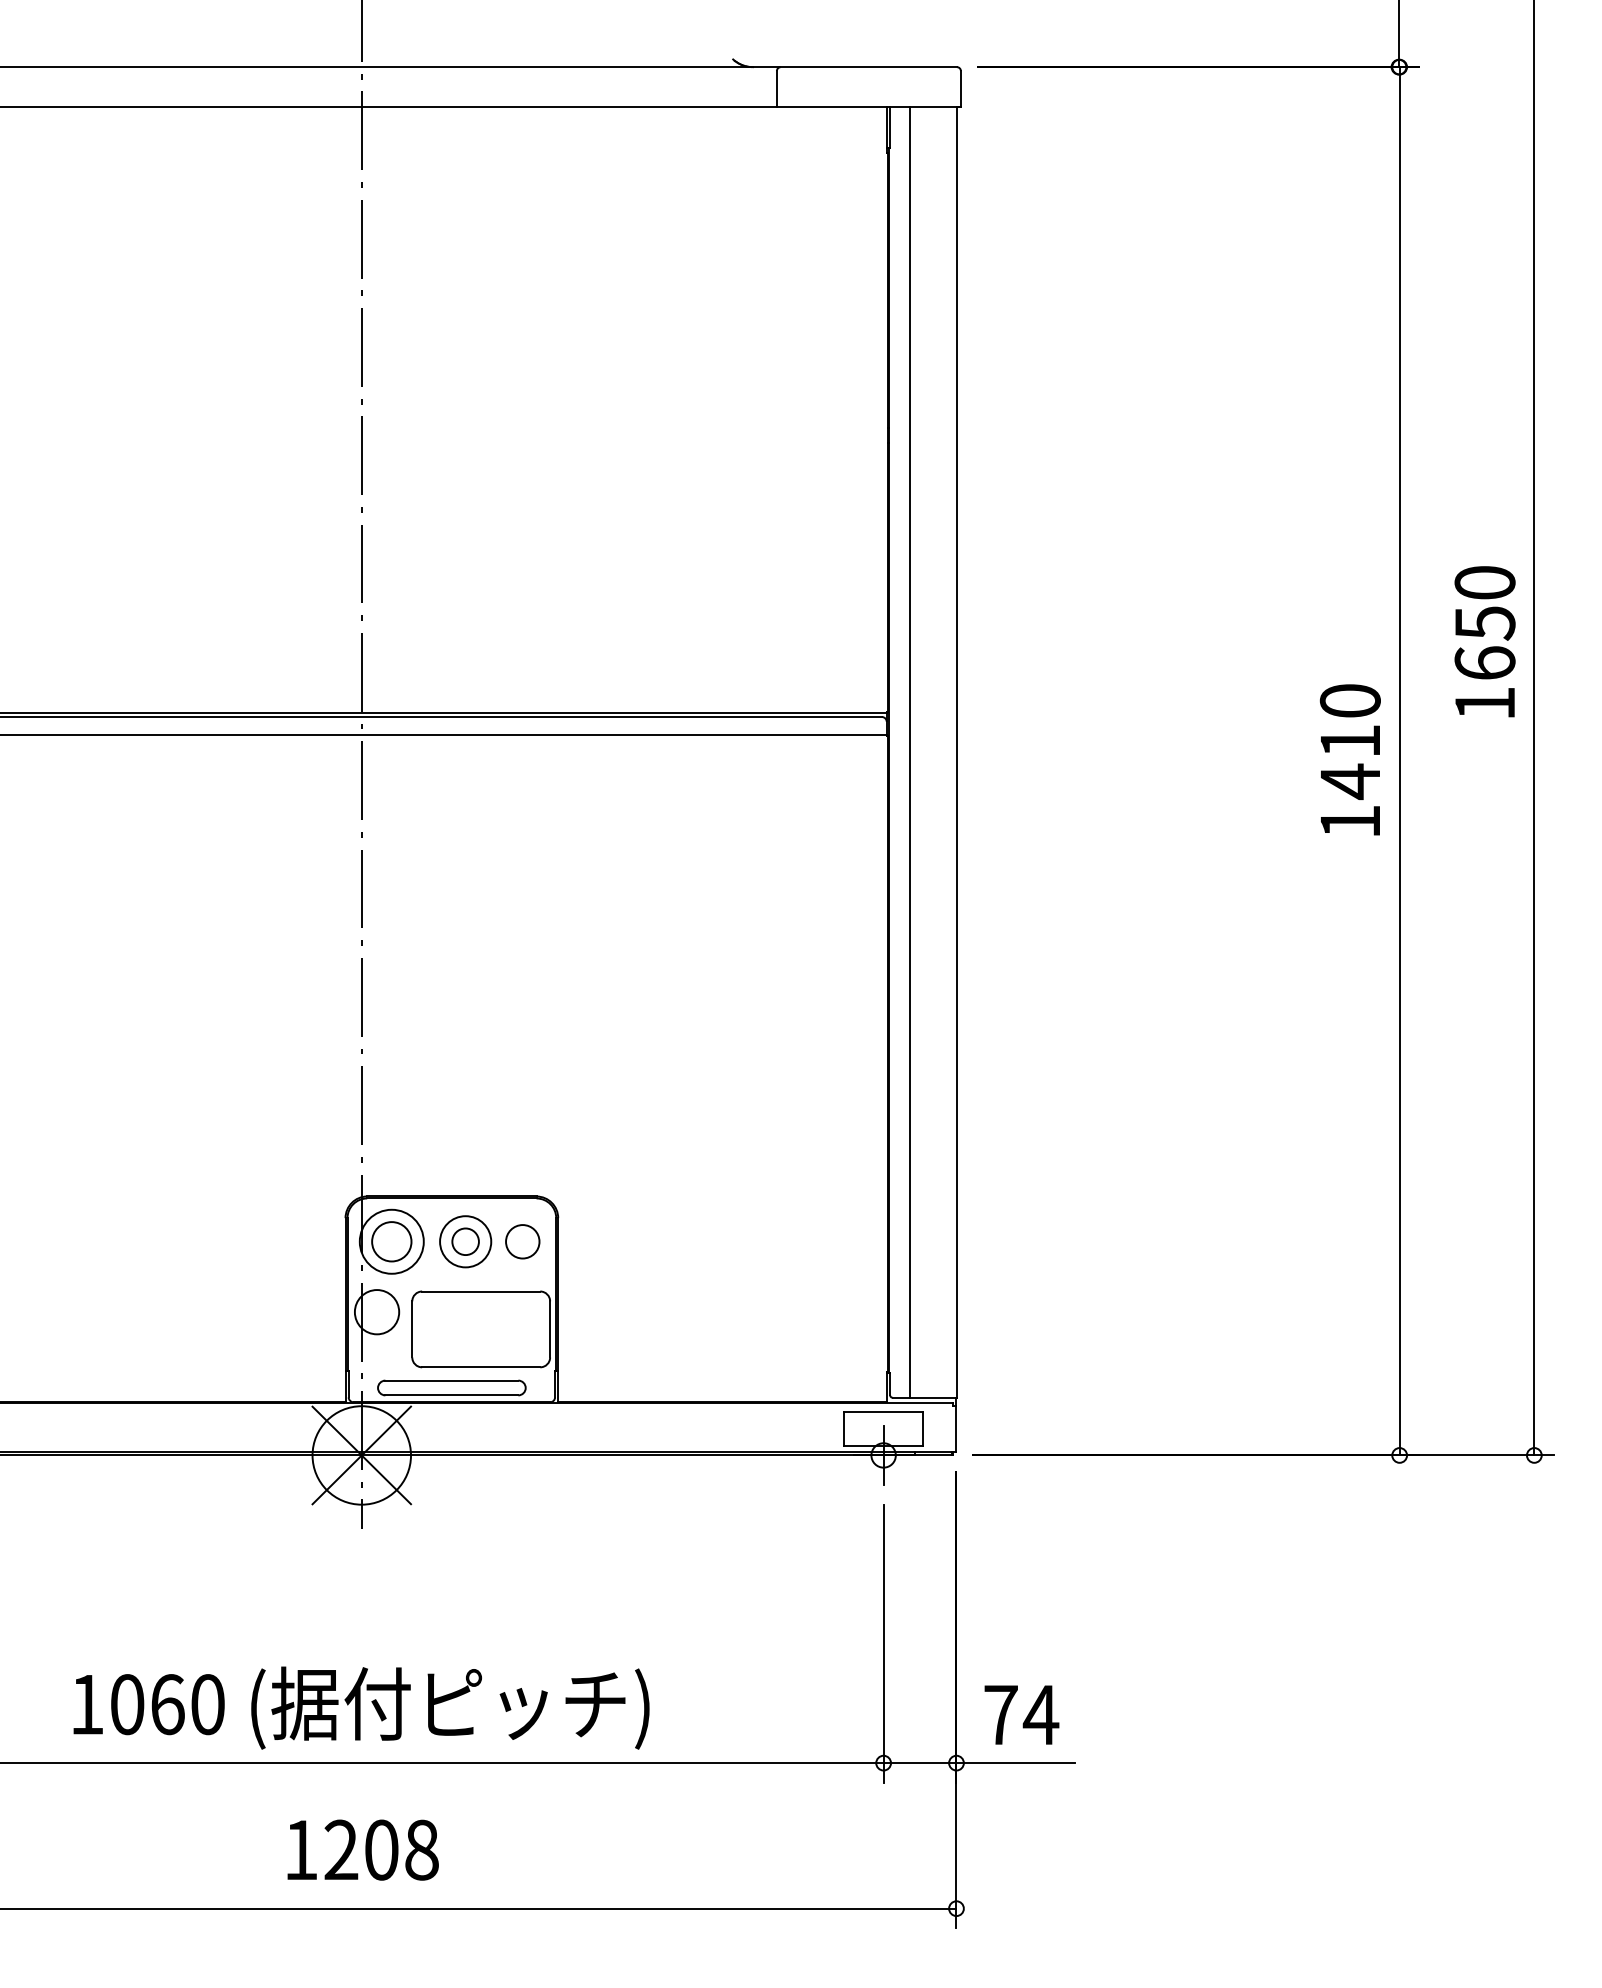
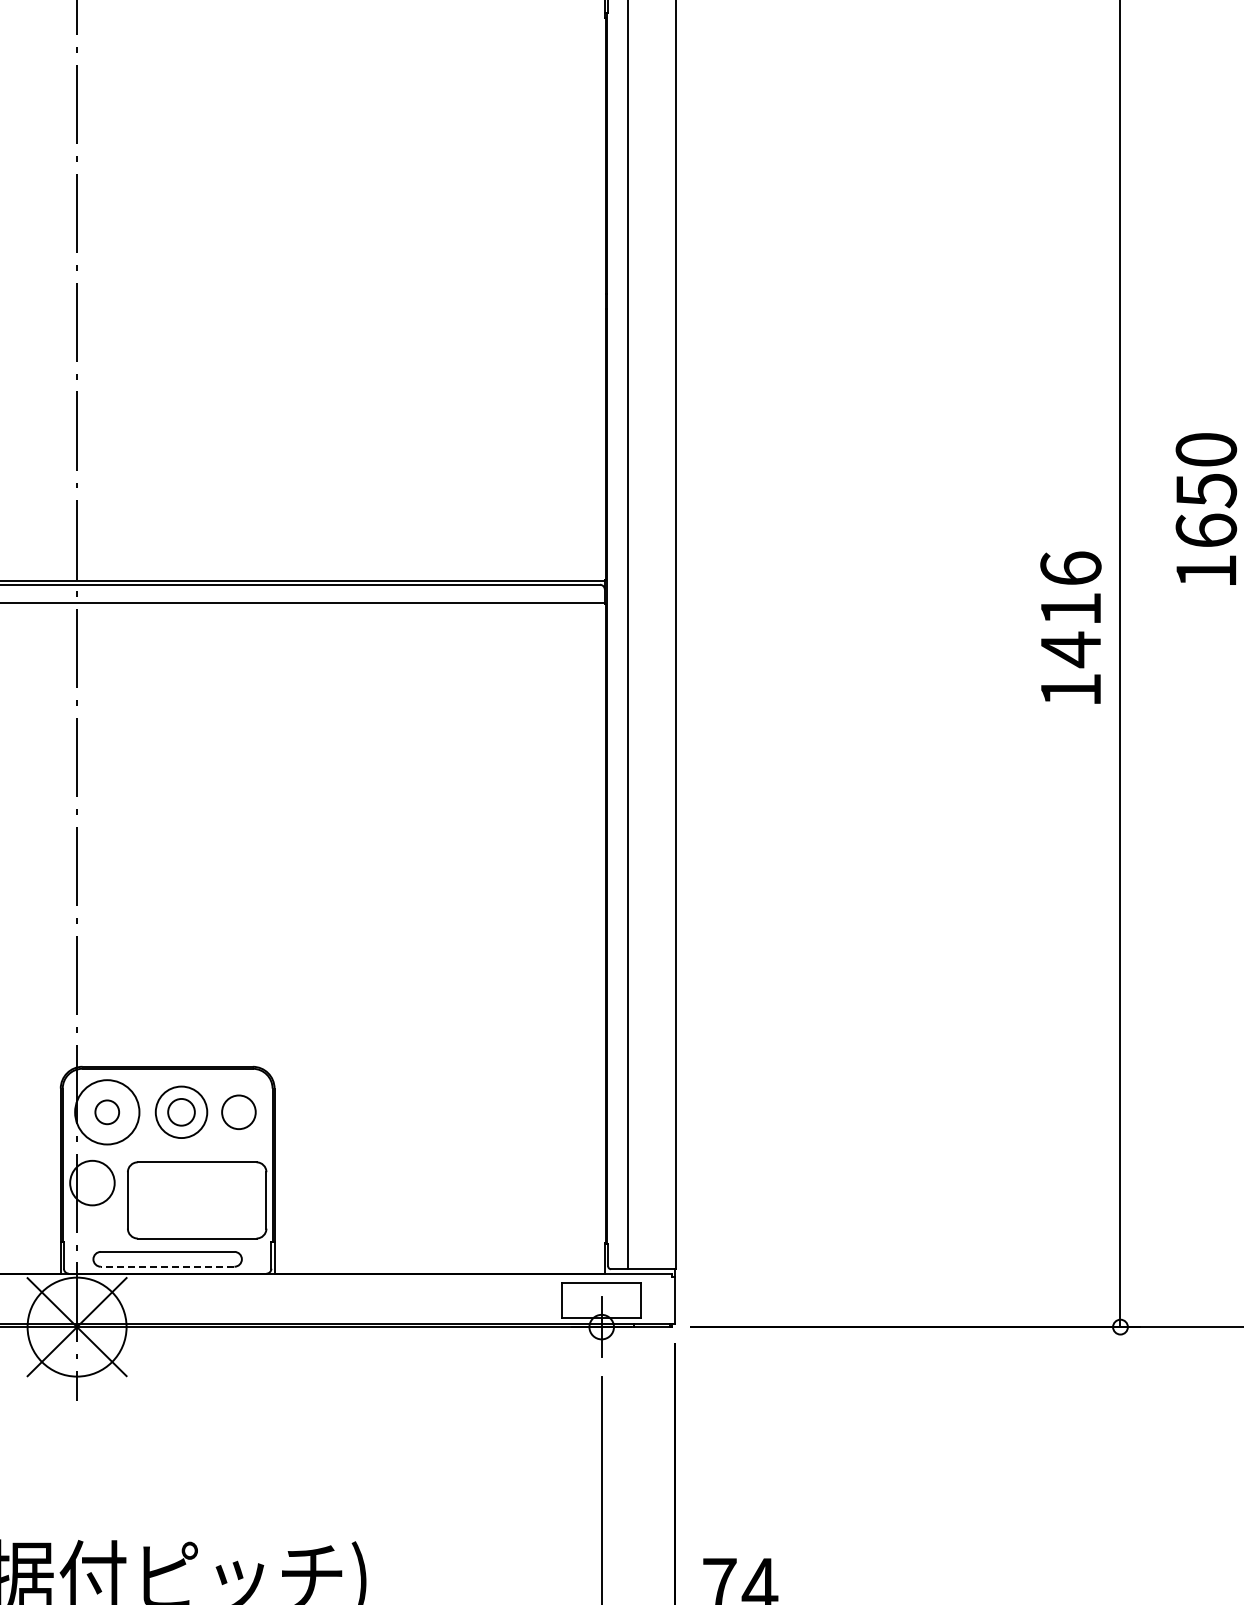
text: (1349, 700) -> (1070, 568), 1410 -> 1416
circle: (391, 1241) -> (106, 1112), size x0.6
line: (451, 1395) -> (167, 1266), solid -> dashed

